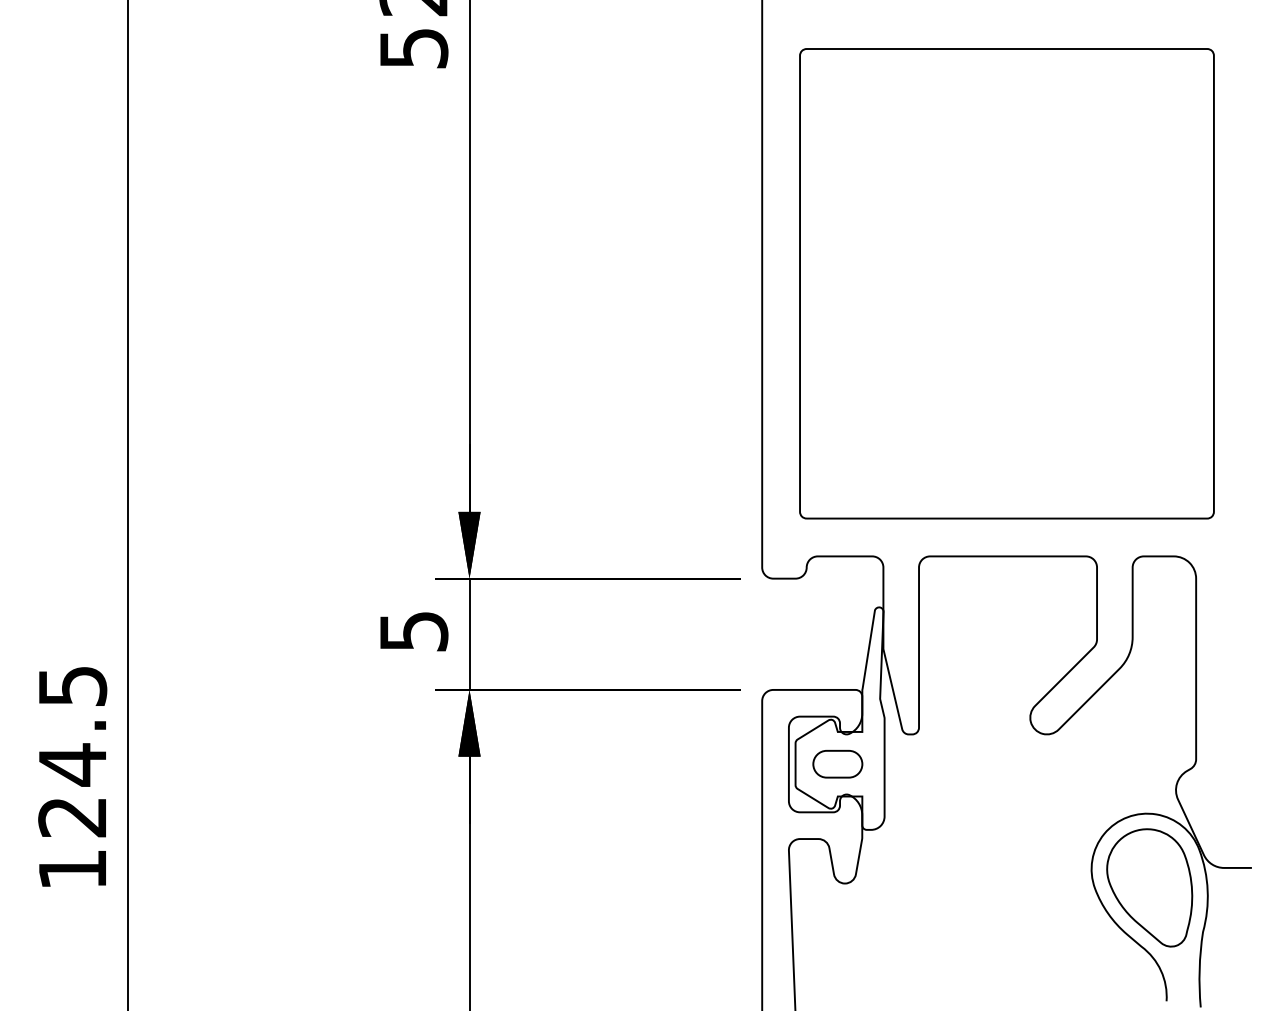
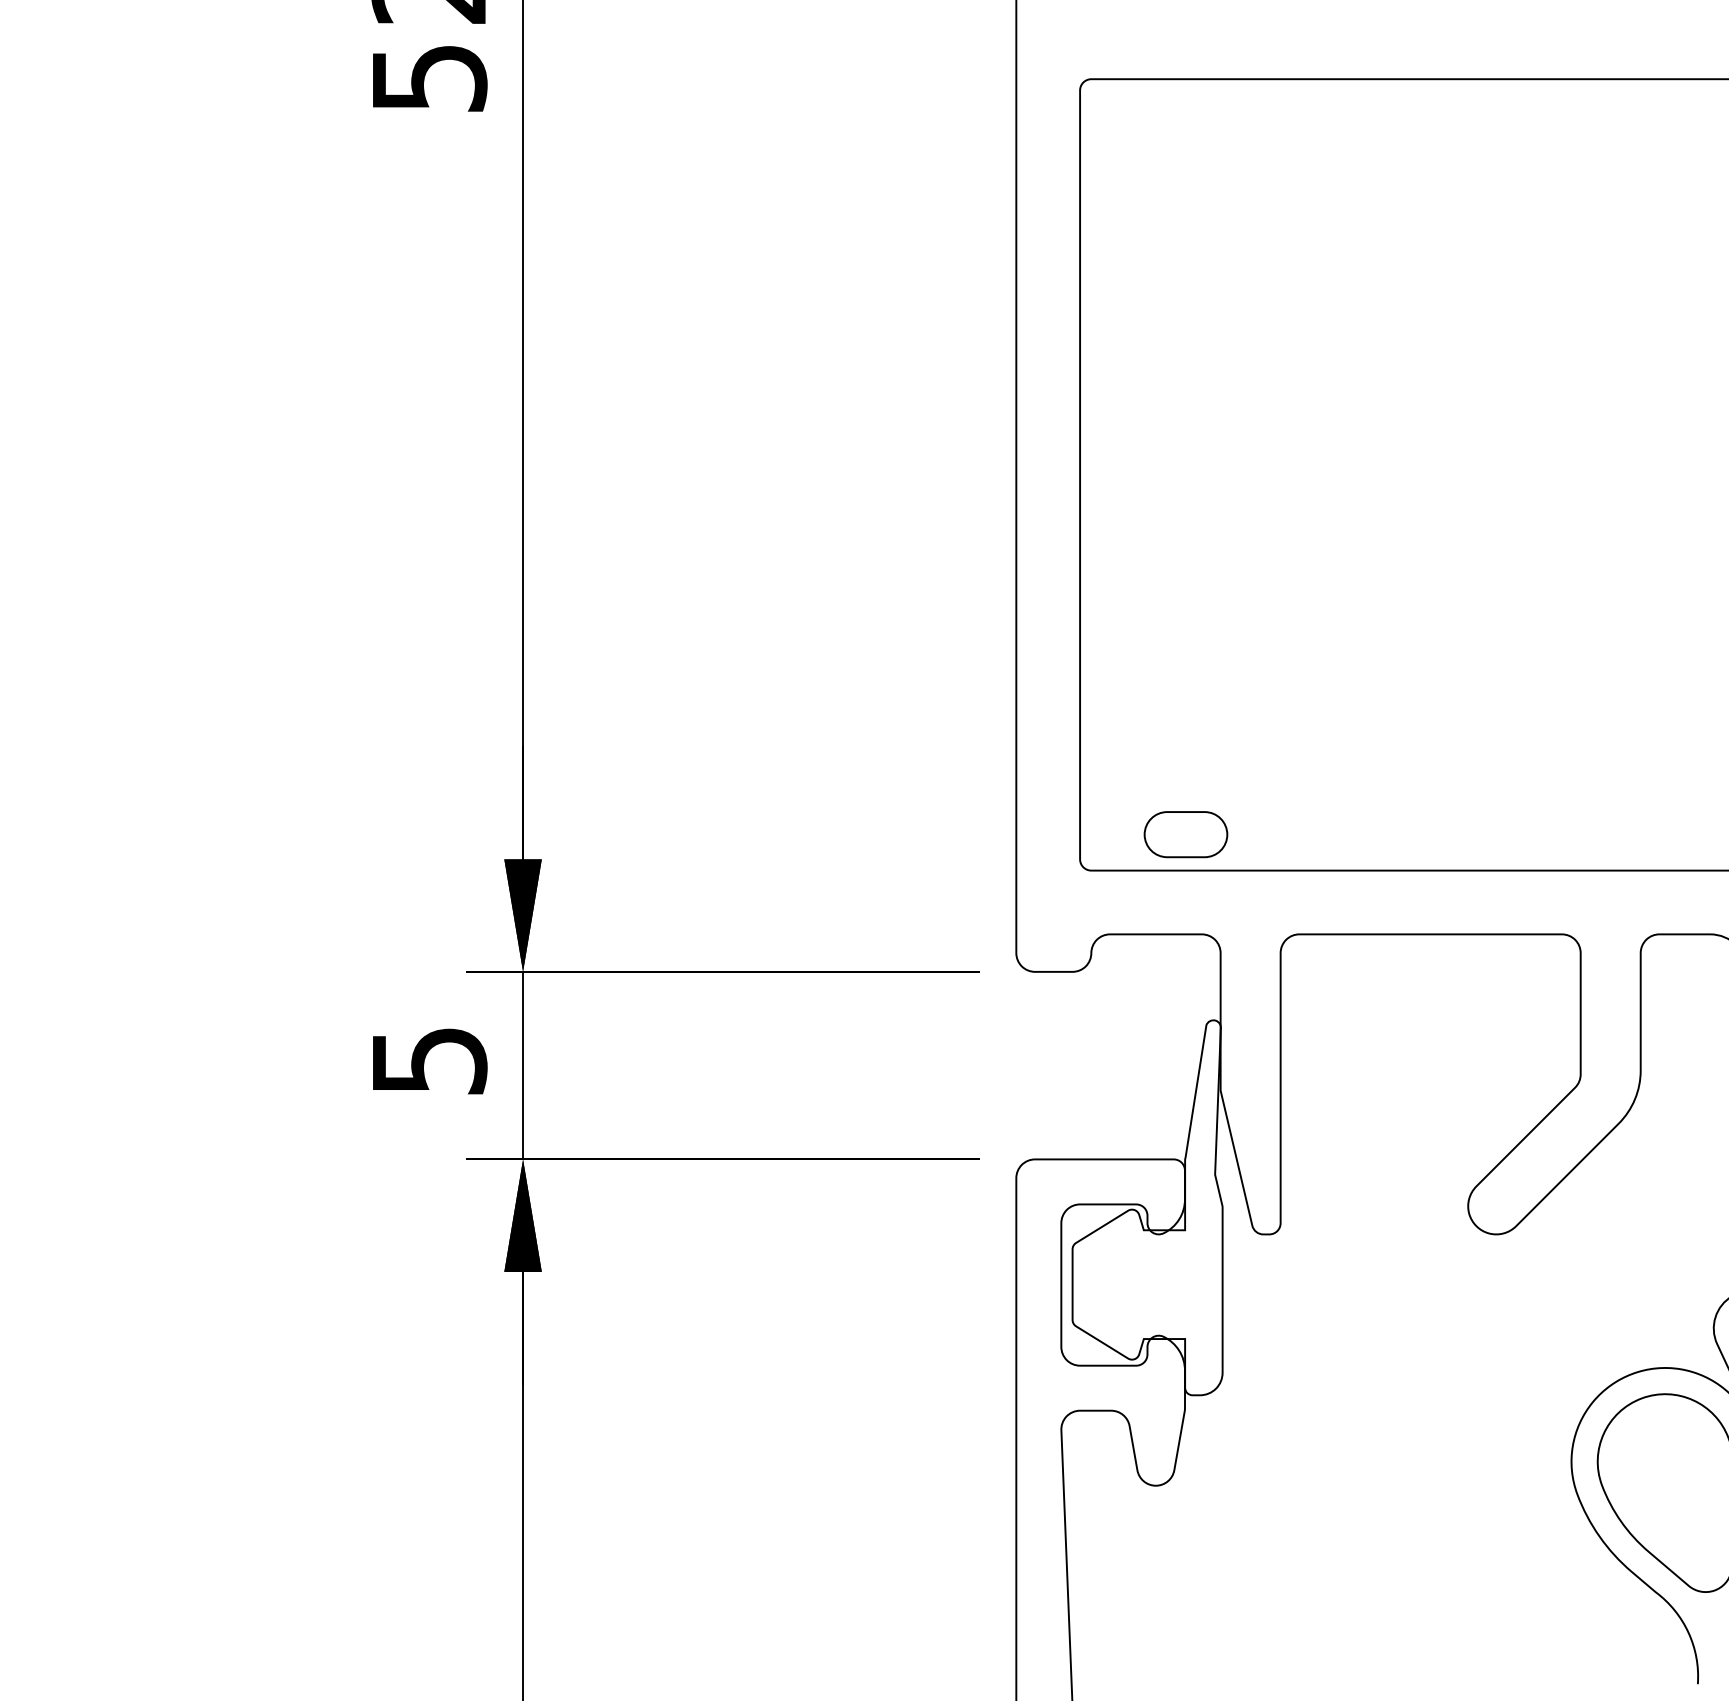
part: (837, 763) -> (1185, 833), moved

